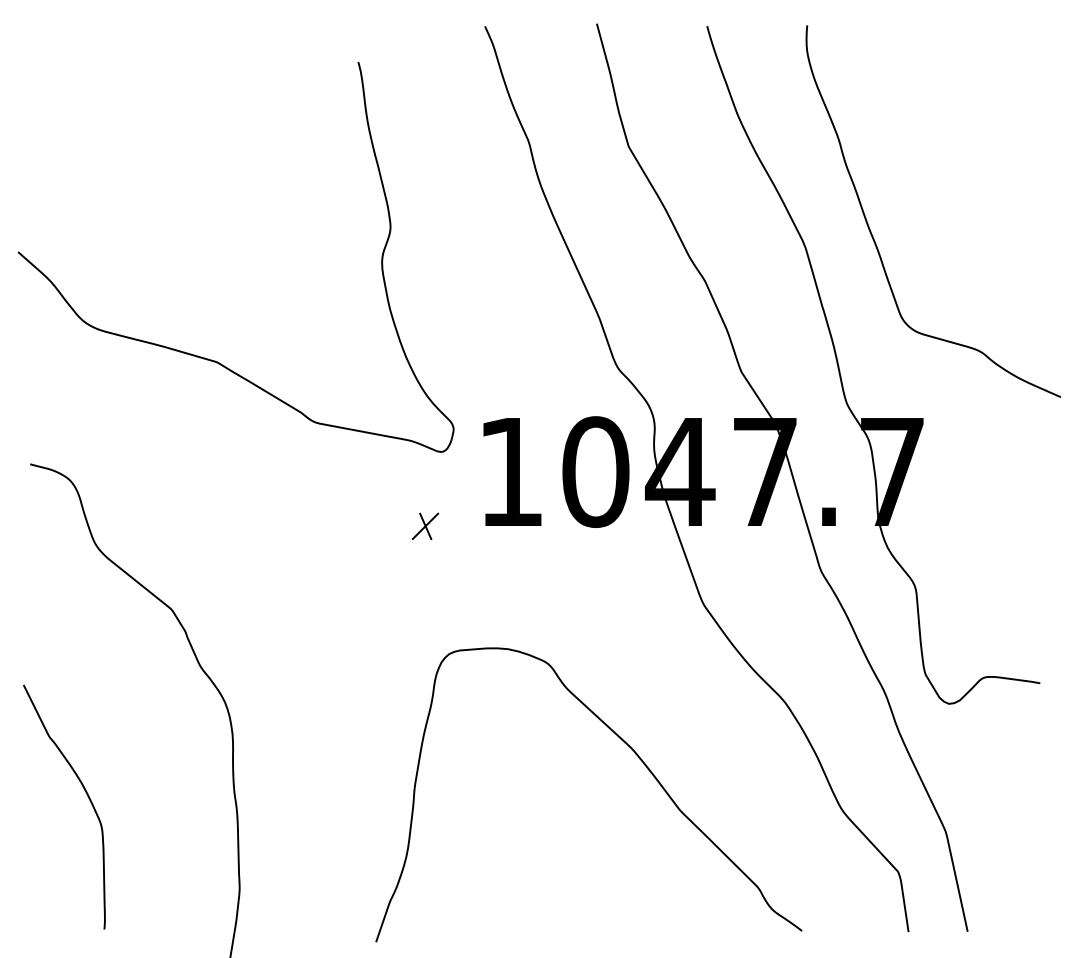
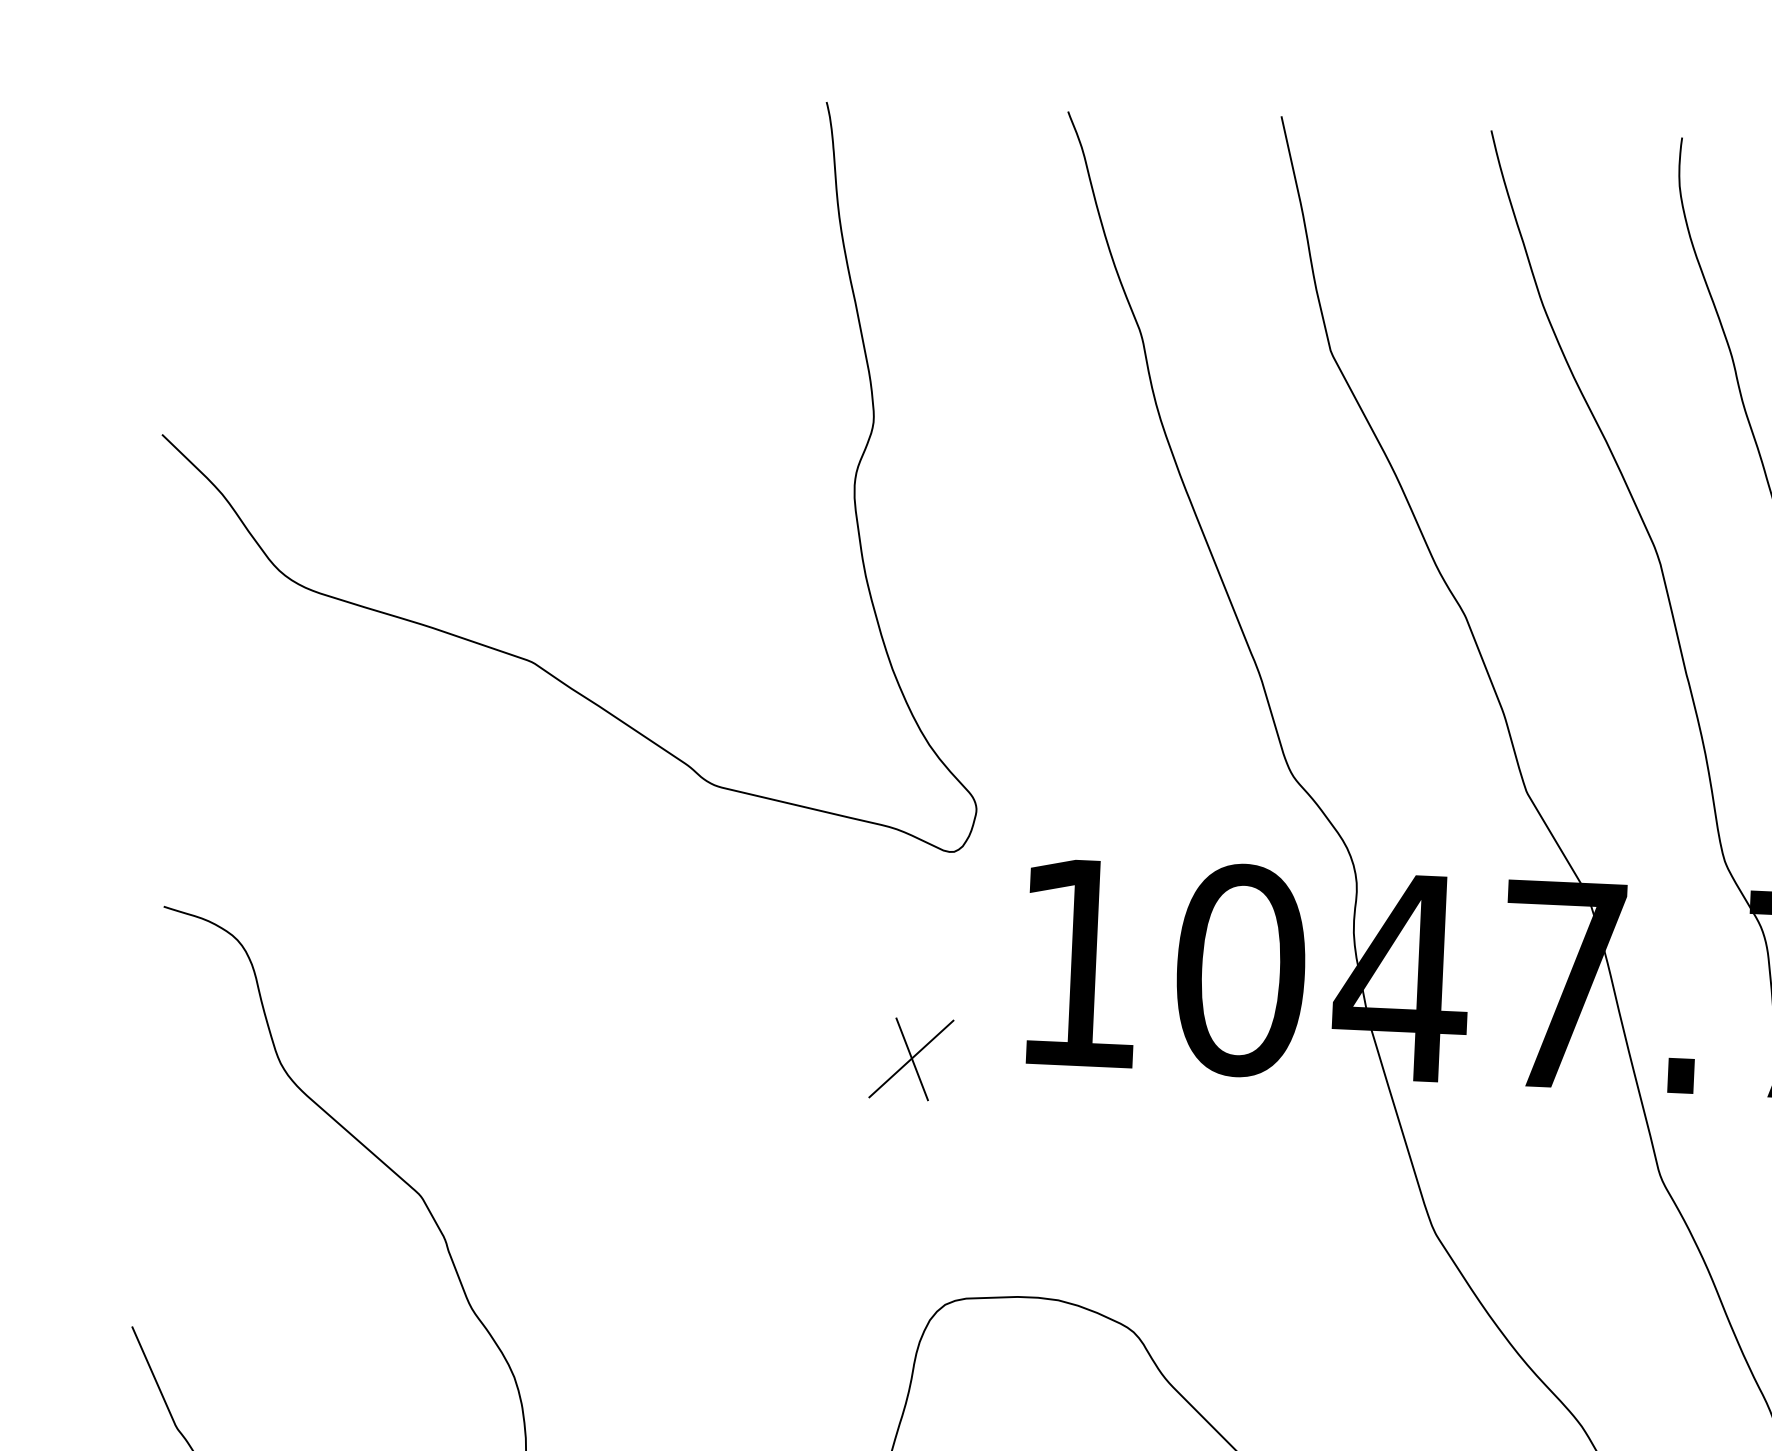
curve: (205, 357) -> (509, 651), moved
part: (425, 526) -> (911, 1059), size x1.67

